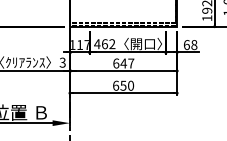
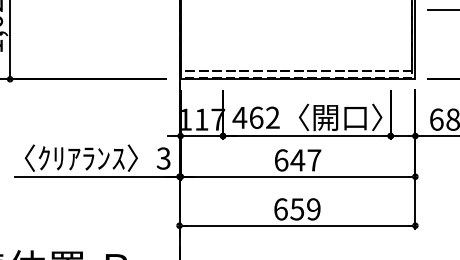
text: (130, 85) -> (312, 208), 650 -> 659

